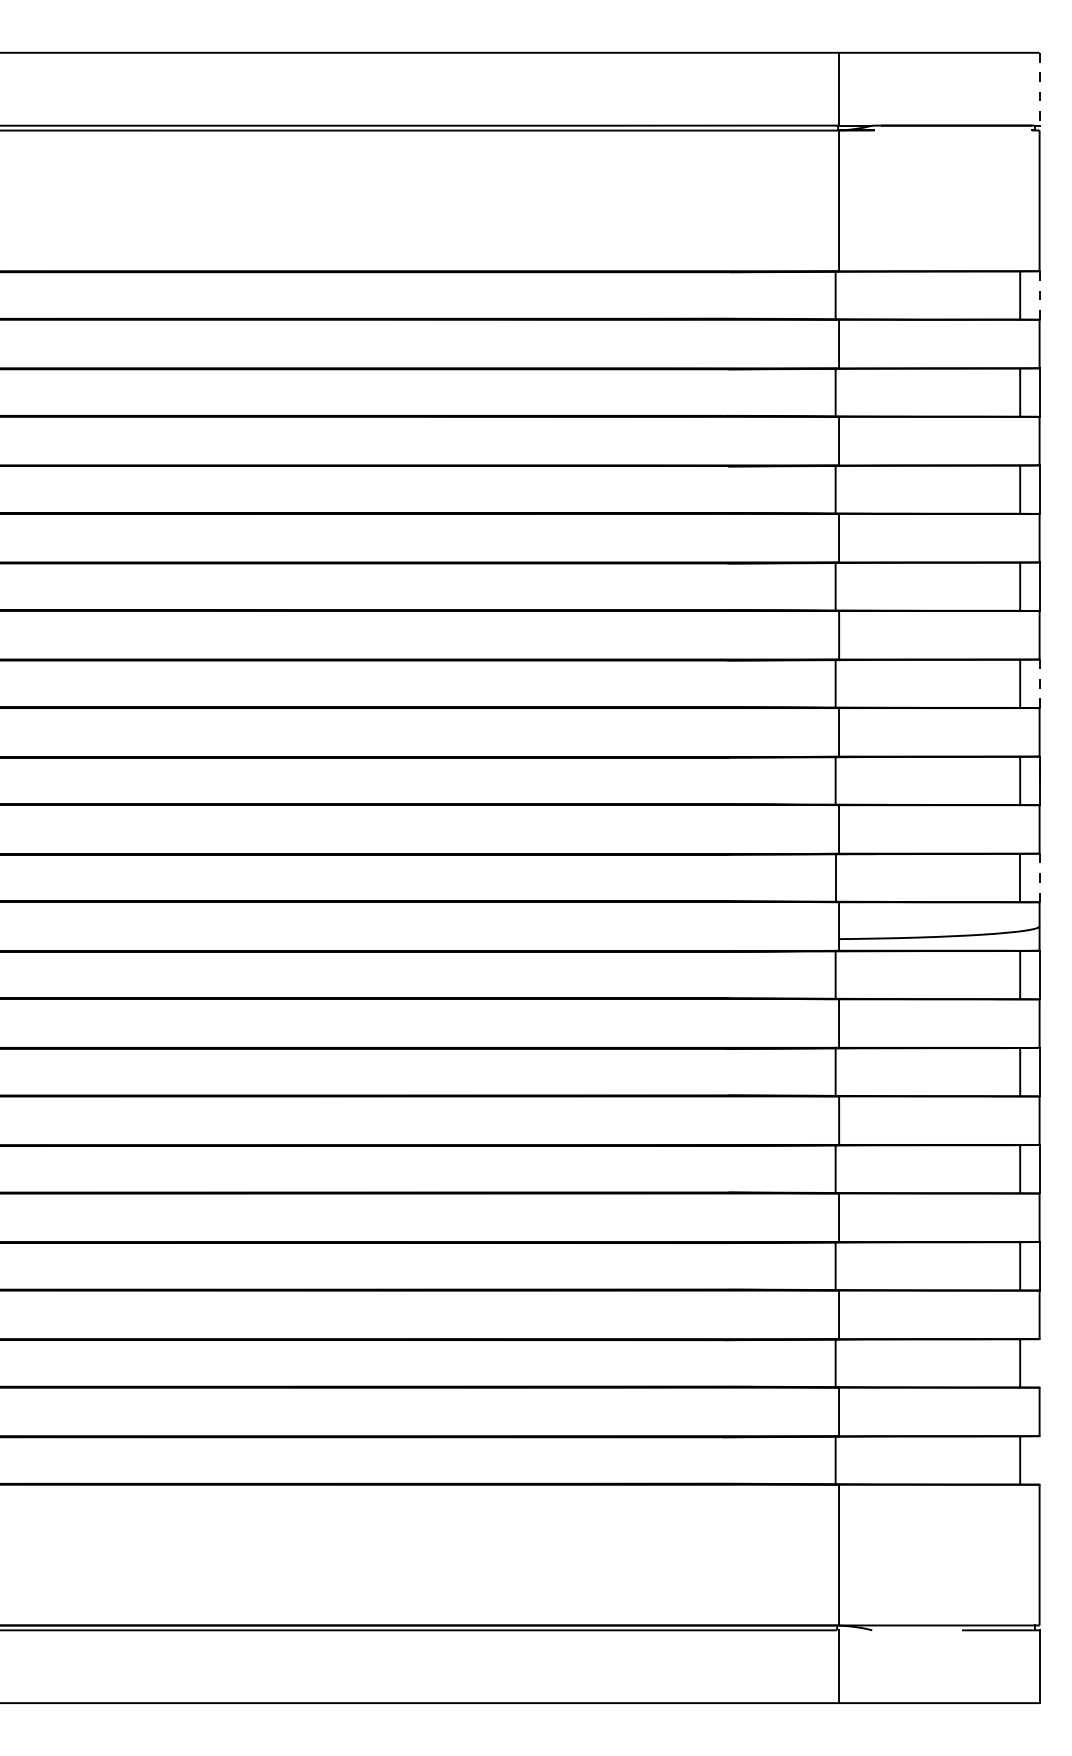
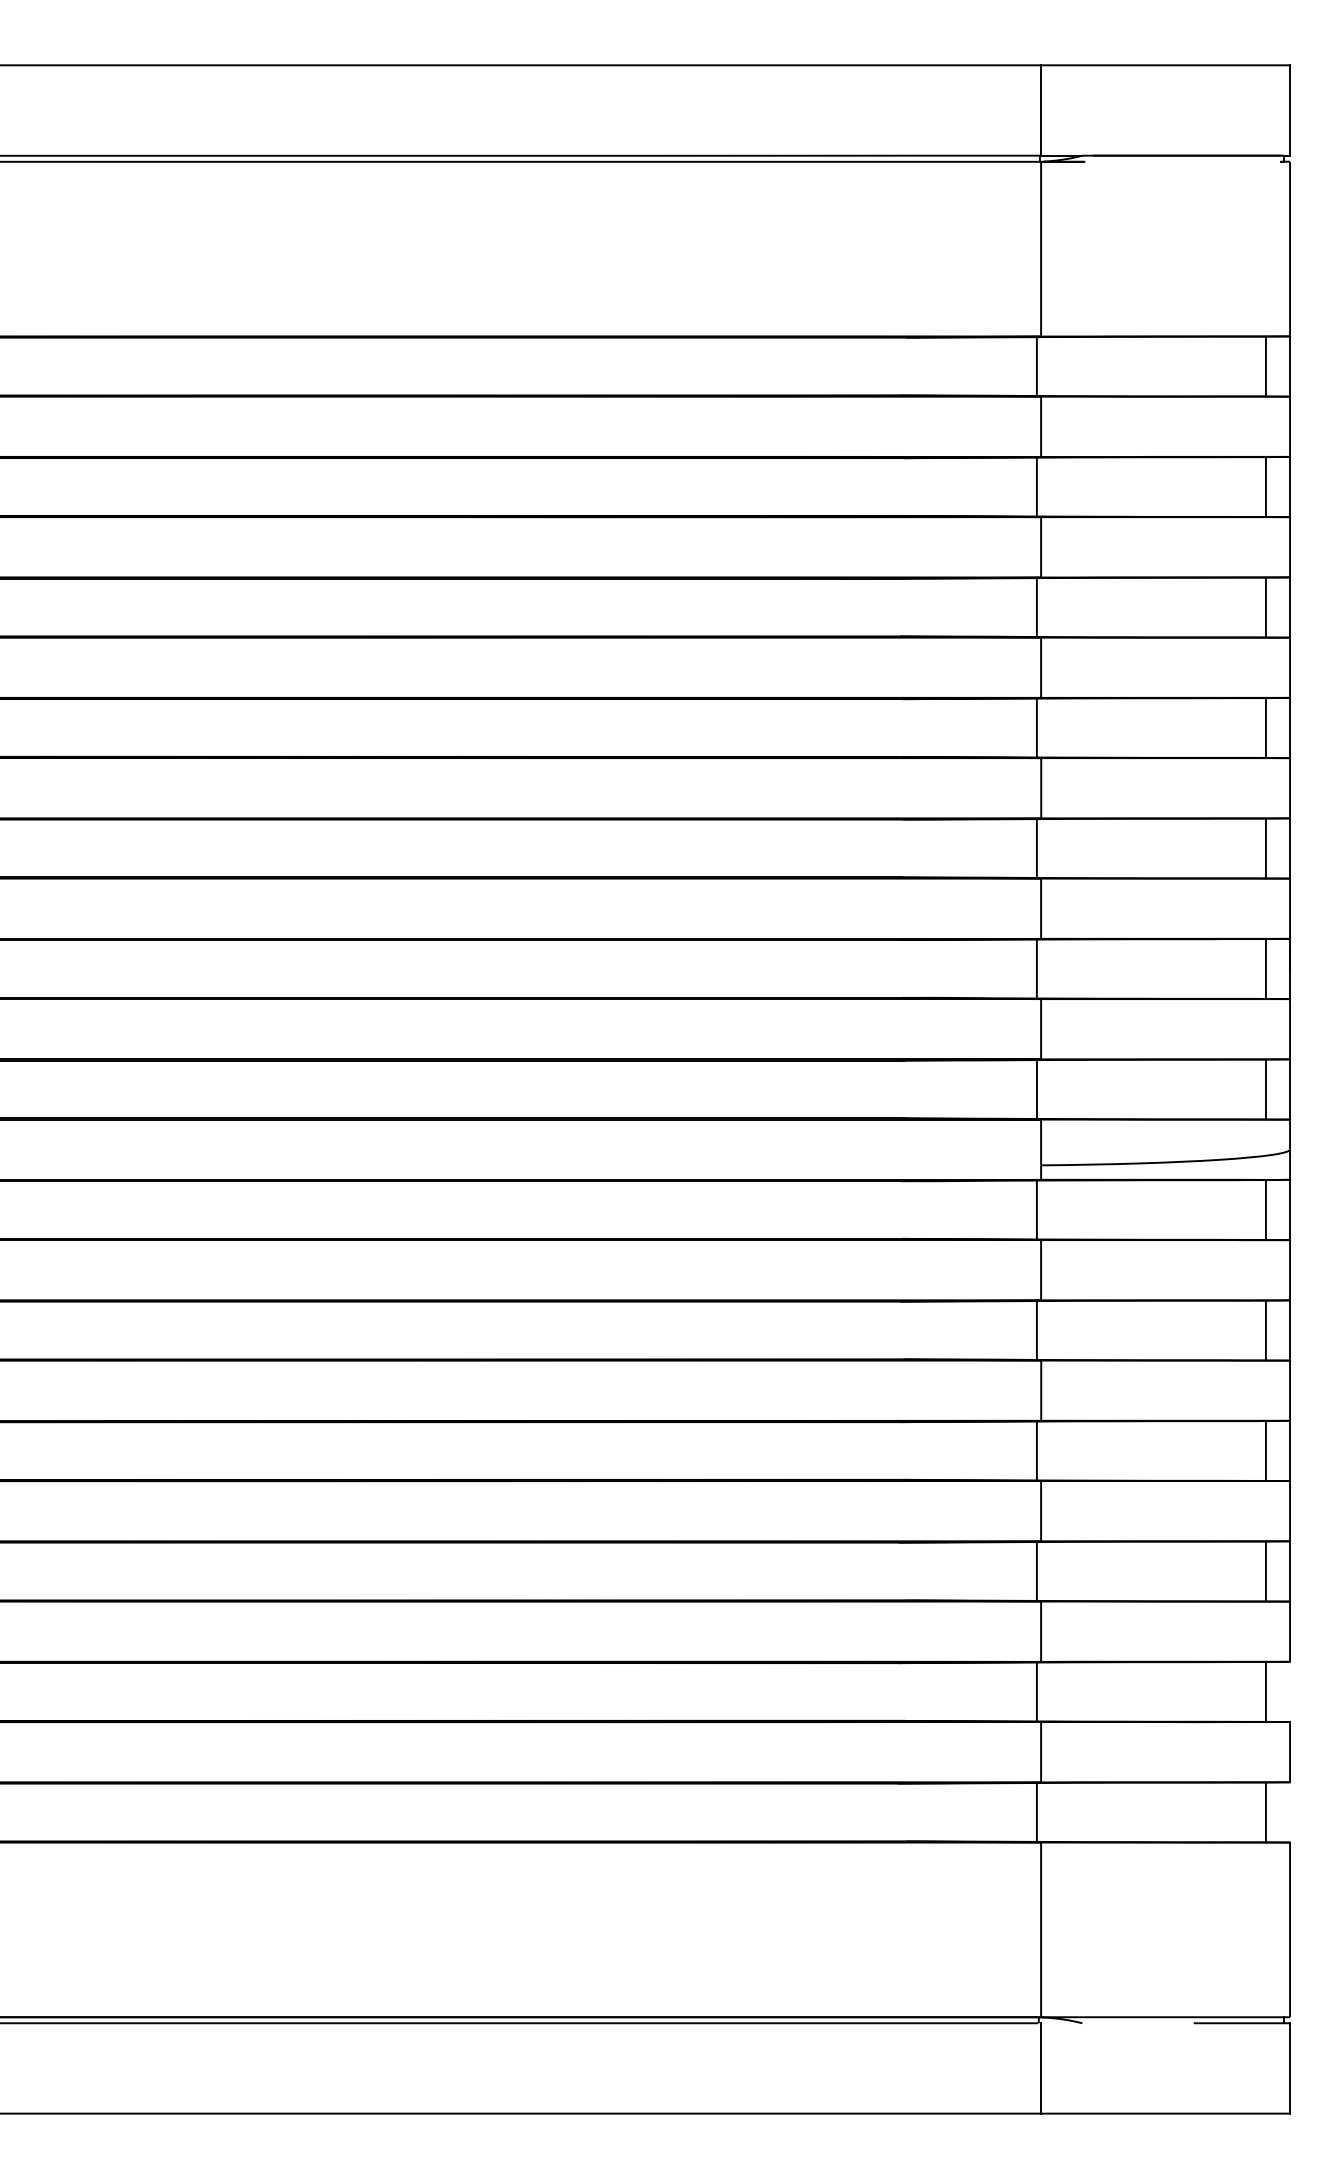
line: (1039, 89) -> (1290, 110), dashed -> solid
line: (1039, 295) -> (1290, 366), dashed -> solid
line: (1039, 683) -> (1290, 848), dashed -> solid
line: (1039, 877) -> (1290, 1088), dashed -> solid

